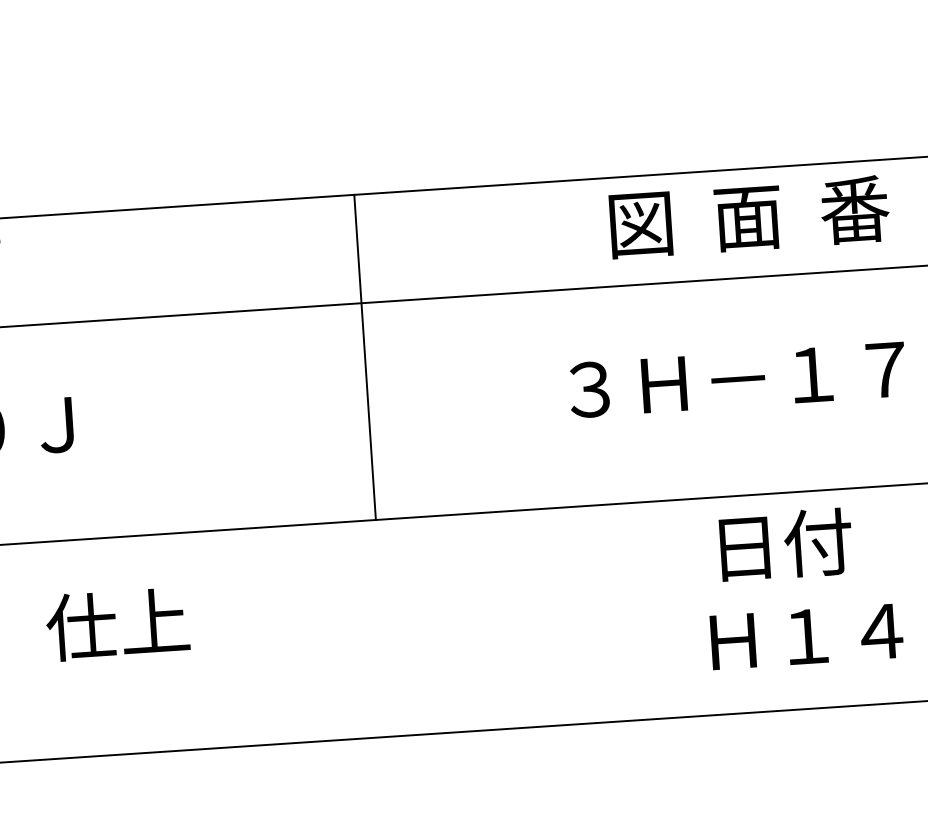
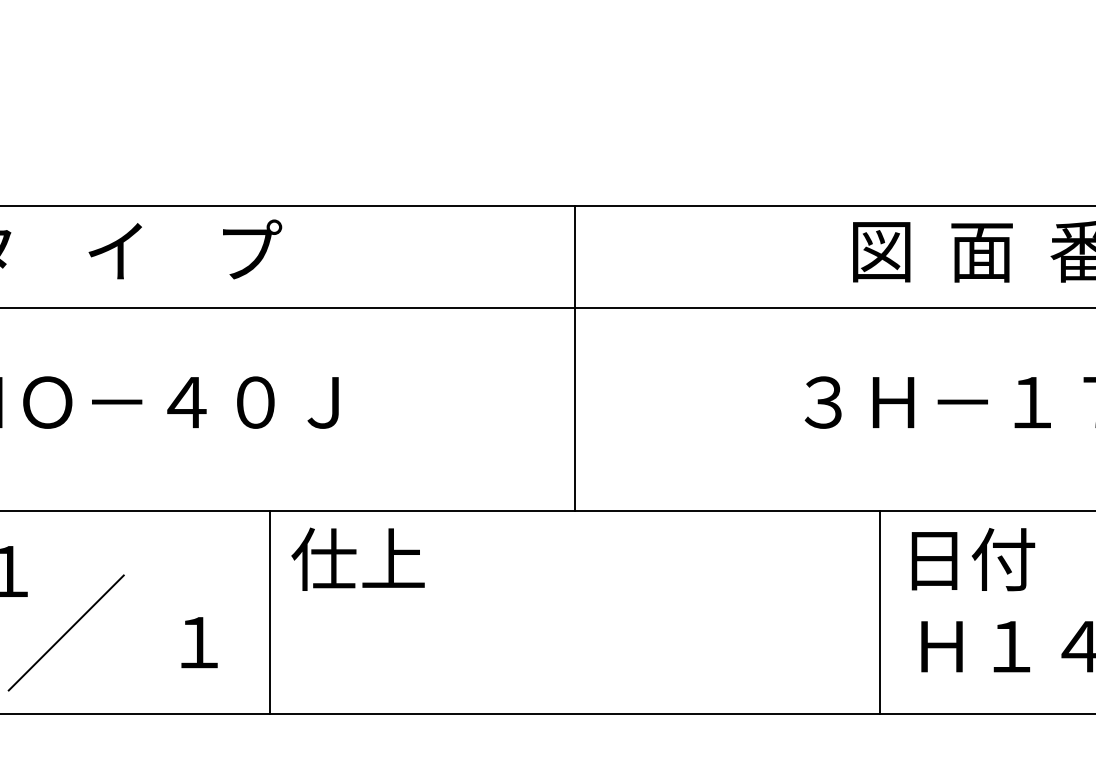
line: (364, 356) -> (574, 357), moved
text: (786, 544) -> (973, 559), moved
line: (664, 609) -> (879, 612), added
text: (117, 623) -> (357, 558), moved
line: (14, 652) -> (269, 612), added

